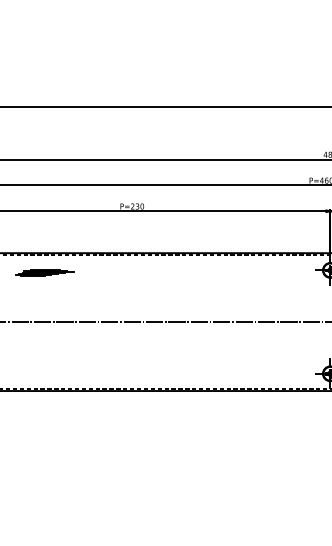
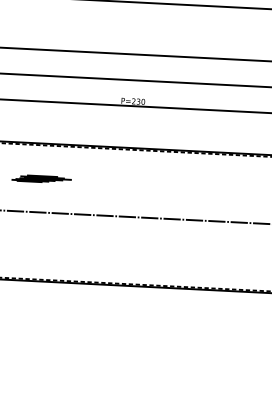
part: (44, 272) -> (41, 178), moved

